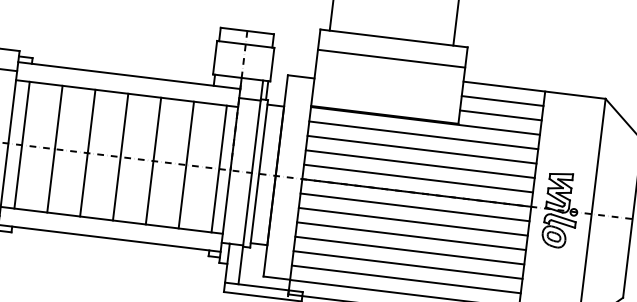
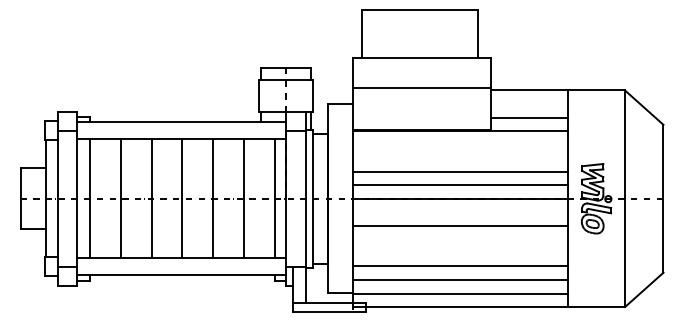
line: (391, 58) -> (422, 88), moved
line: (502, 101) -> (529, 104), removed
line: (423, 135) -> (460, 144), removed
line: (421, 150) -> (460, 158), removed
line: (414, 207) -> (460, 212), removed
line: (411, 236) -> (460, 239), removed
line: (409, 250) -> (460, 252), removed

